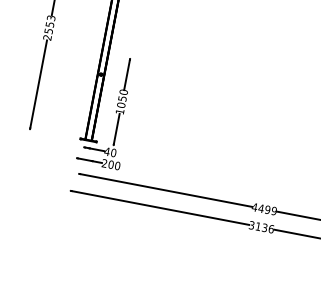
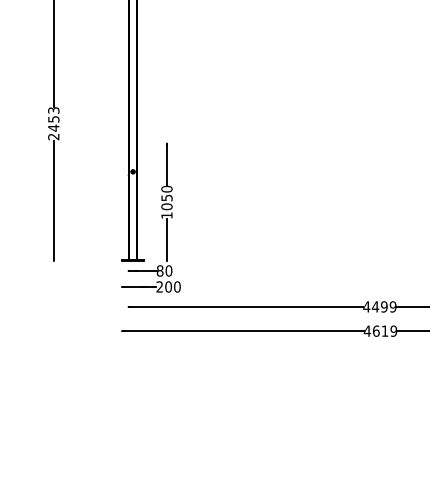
text: (48, 30) -> (53, 127), 2553 -> 2453
text: (106, 151) -> (159, 270), 40 -> 80
text: (261, 226) -> (380, 330), 3136 -> 4619

